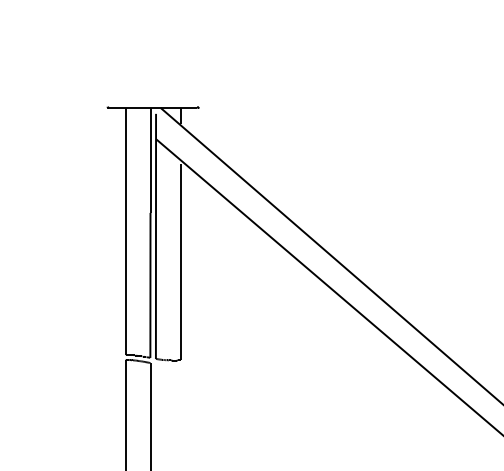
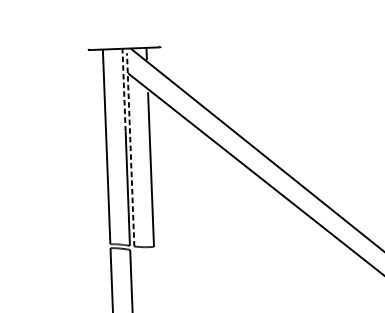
line: (150, 160) -> (124, 90), solid -> dashed
line: (155, 236) -> (130, 149), solid -> dashed

